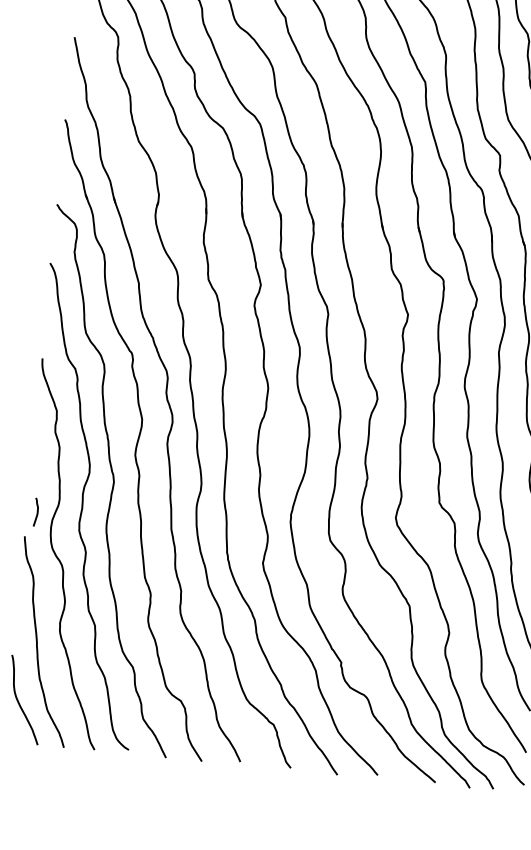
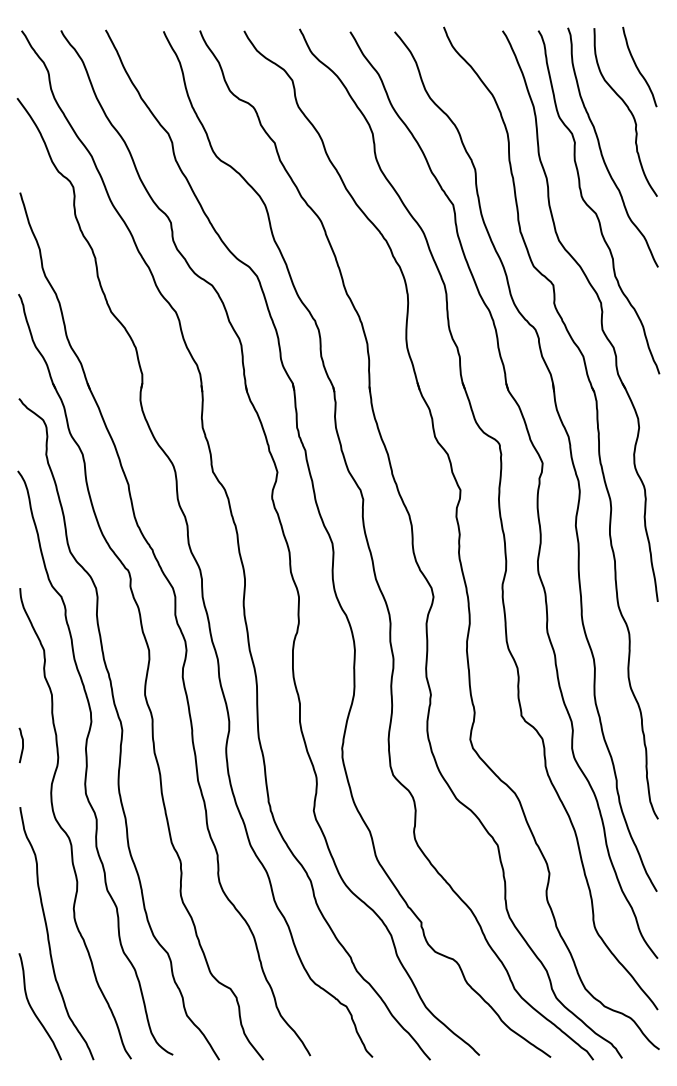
curve: (37, 512) -> (22, 745), moved

